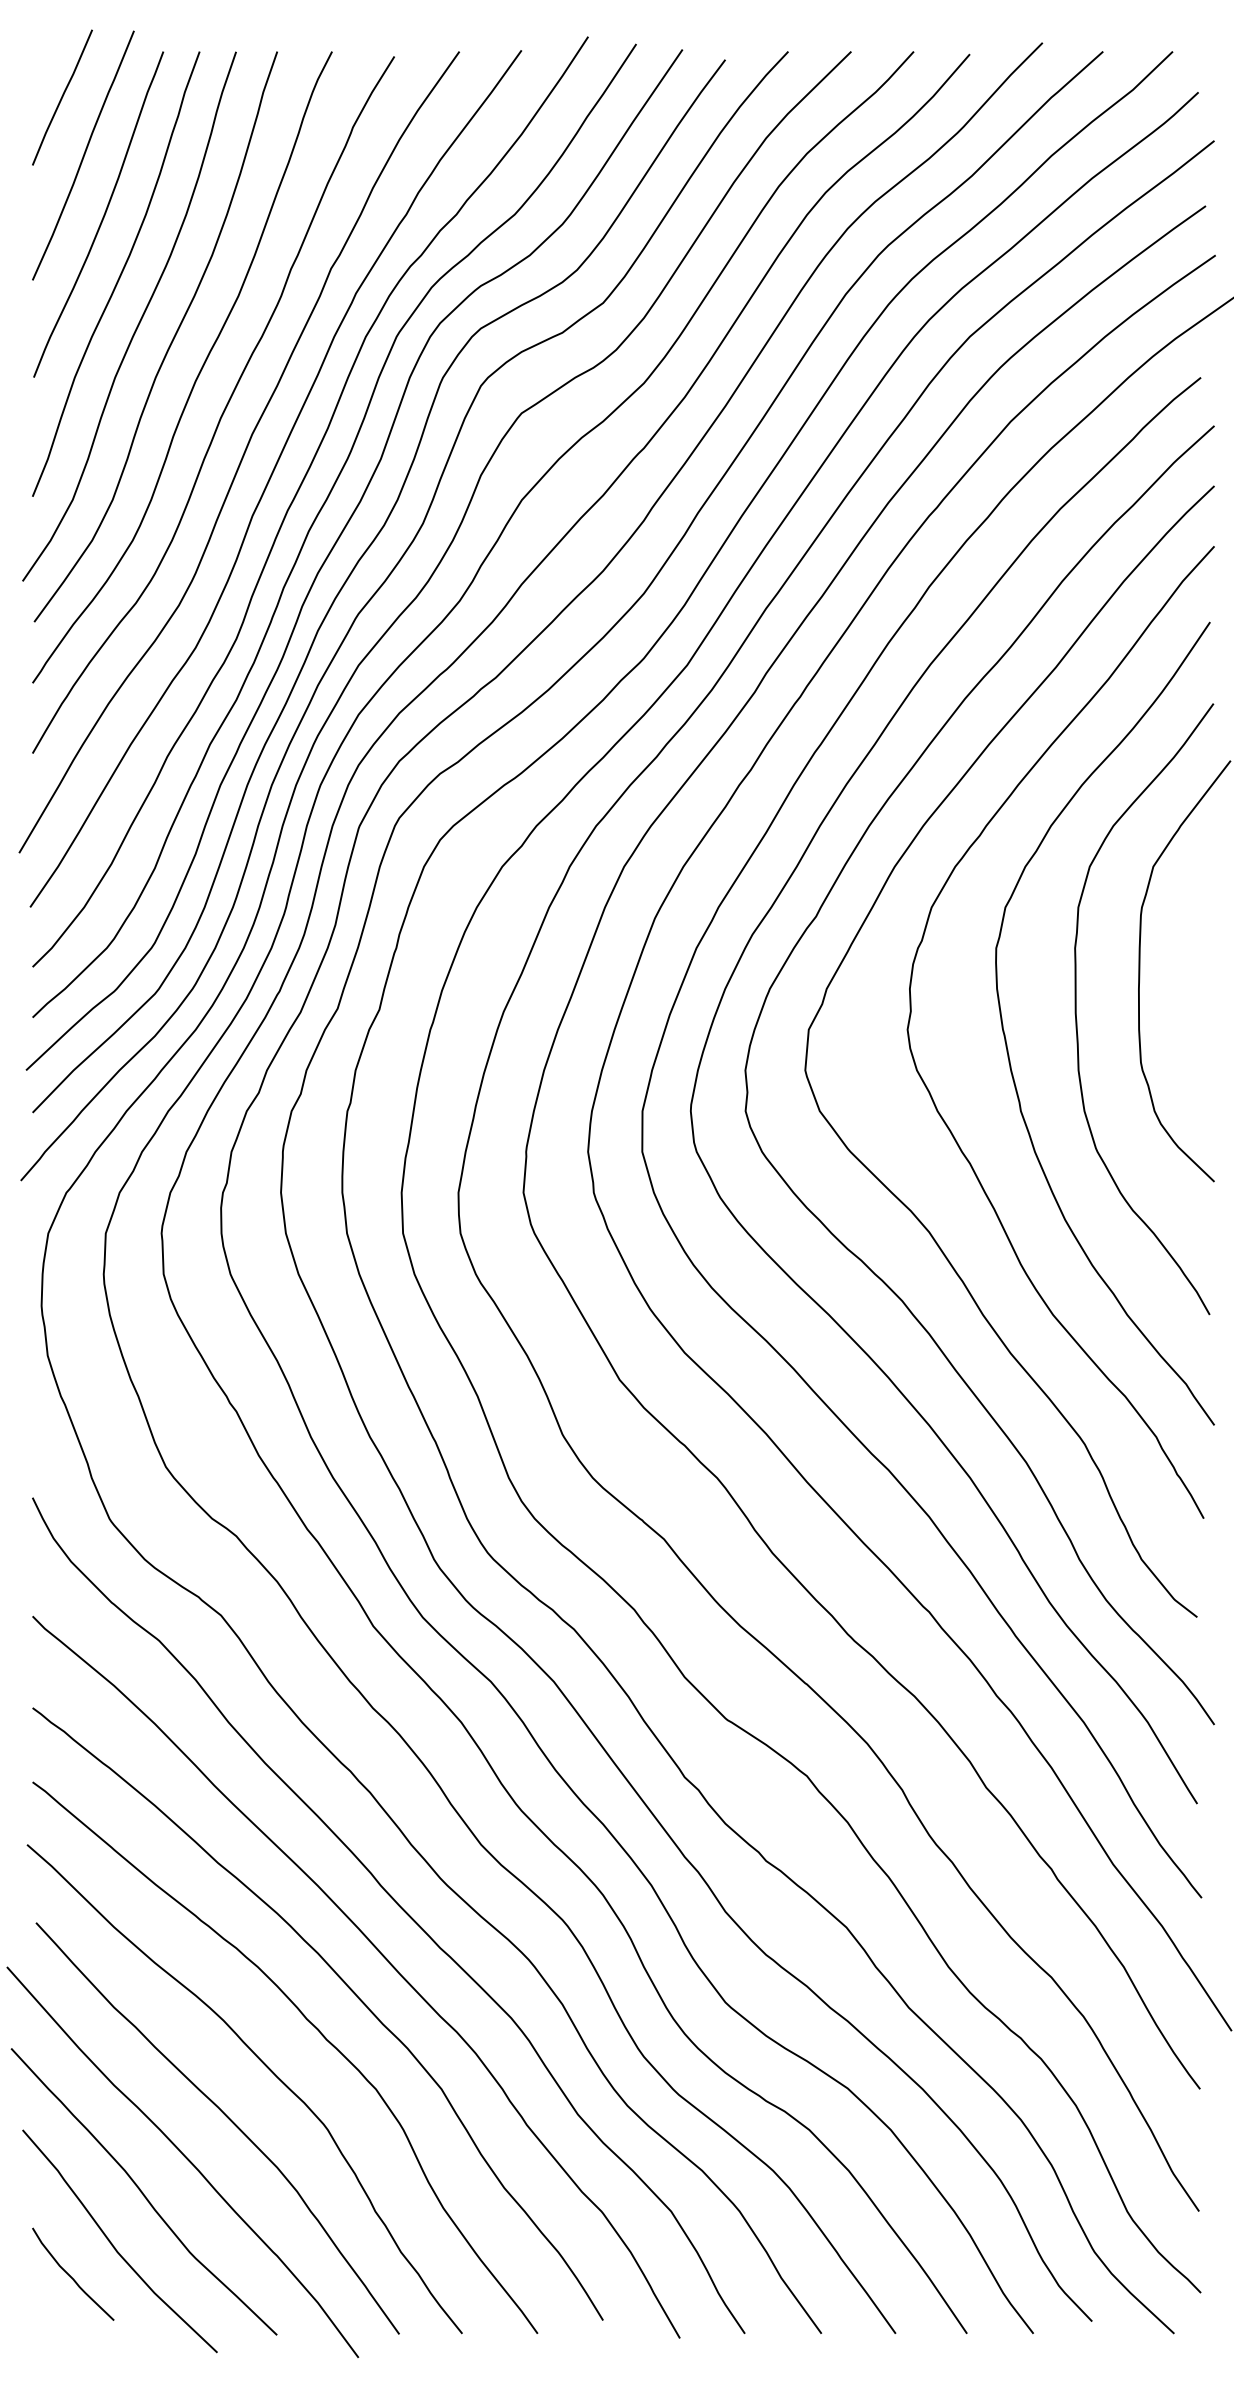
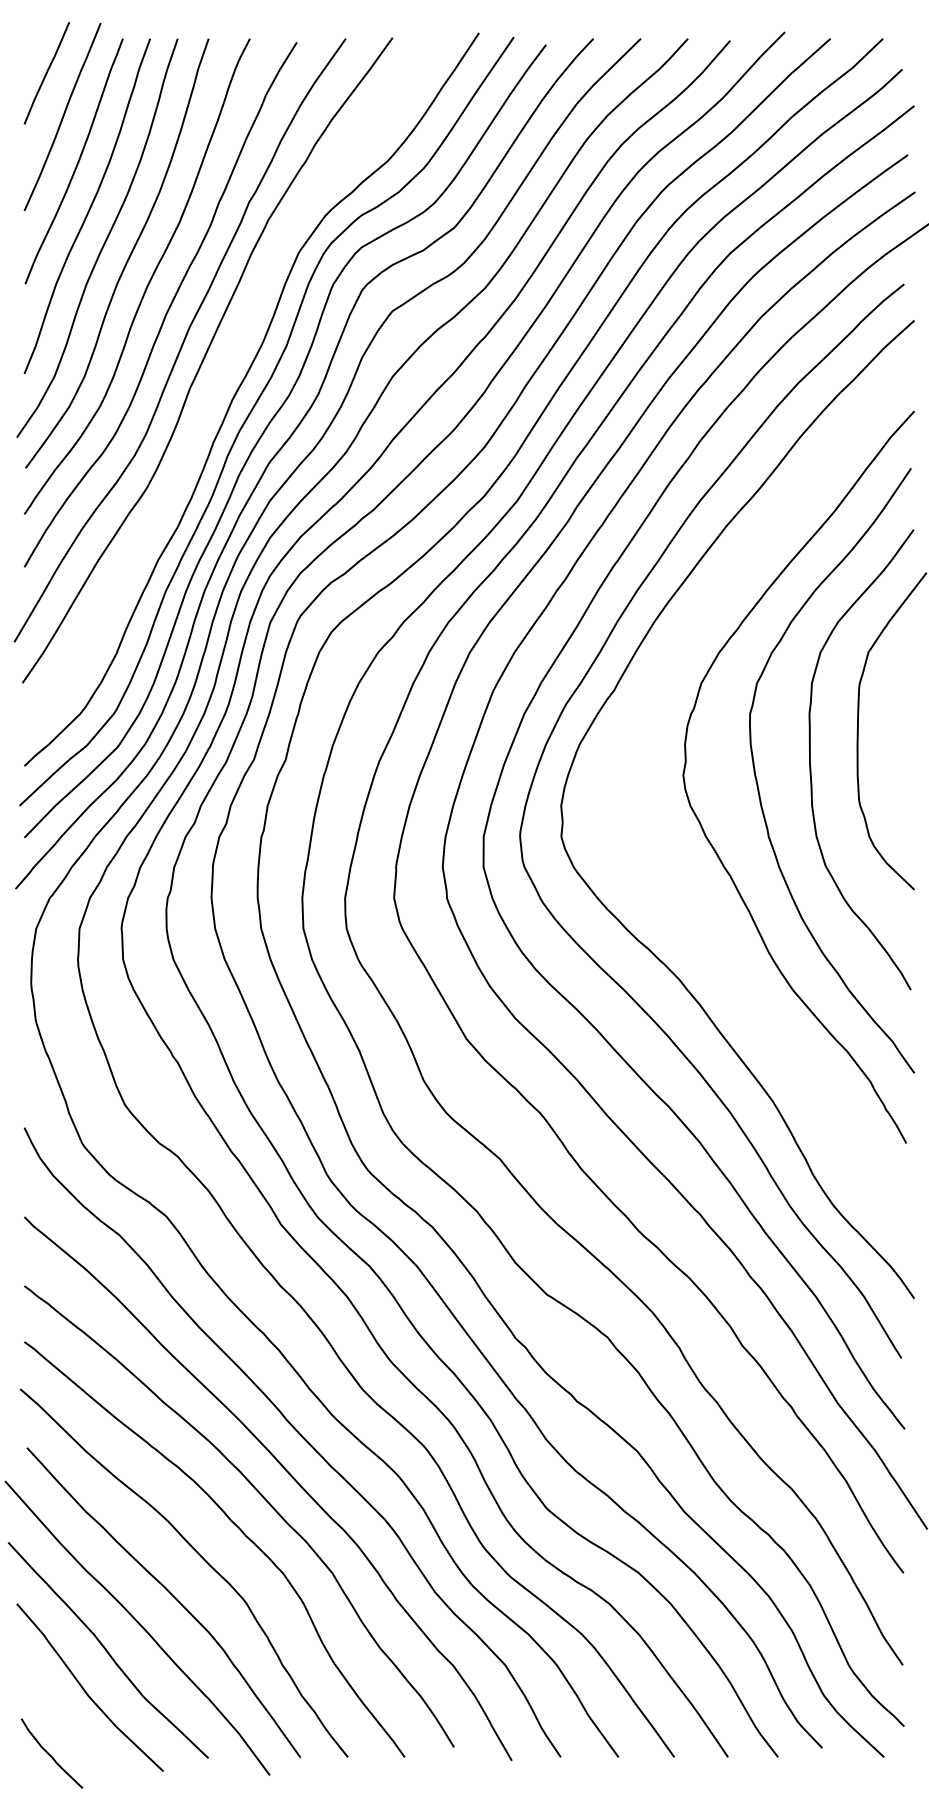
curve: (296, 496) -> (223, 373), removed
curve: (879, 1178) -> (662, 887), removed
curve: (71, 2275) -> (50, 1754), moved

